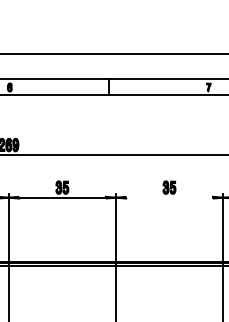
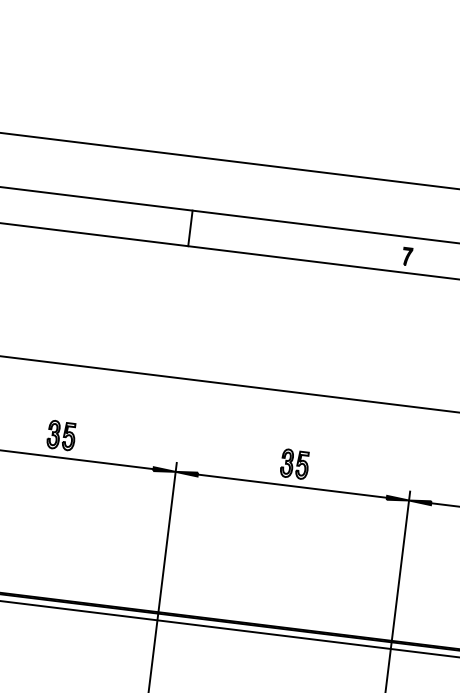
line: (169, 197) -> (292, 485), added

